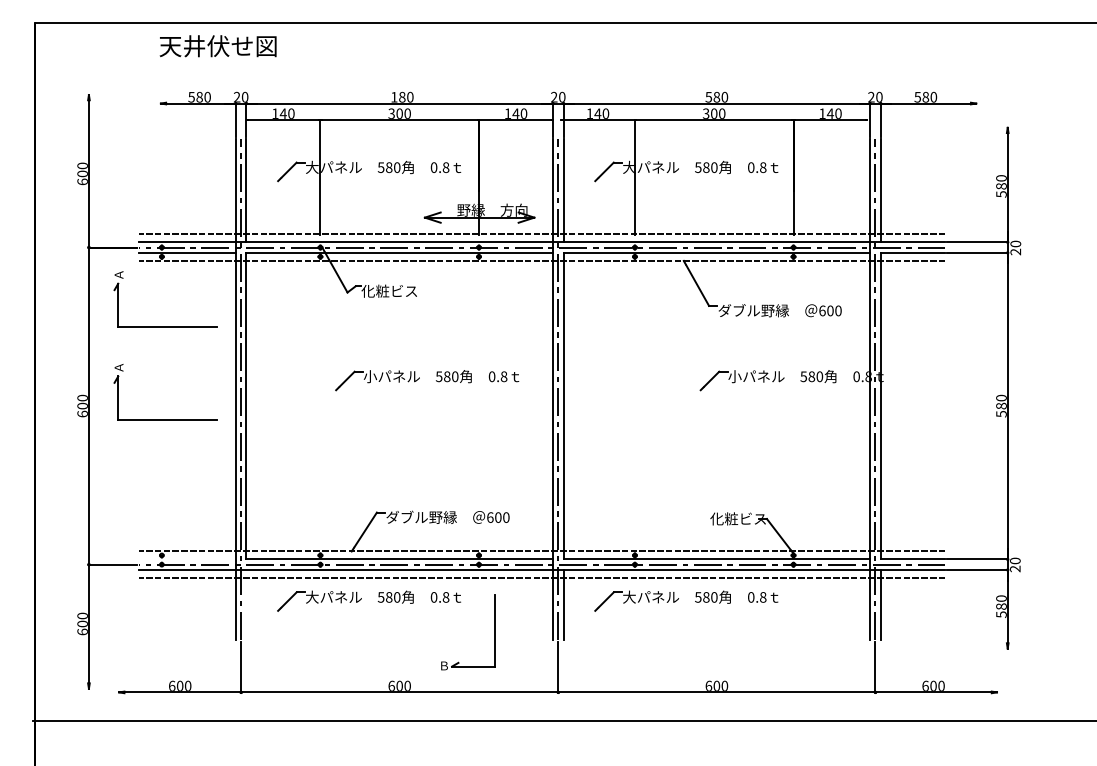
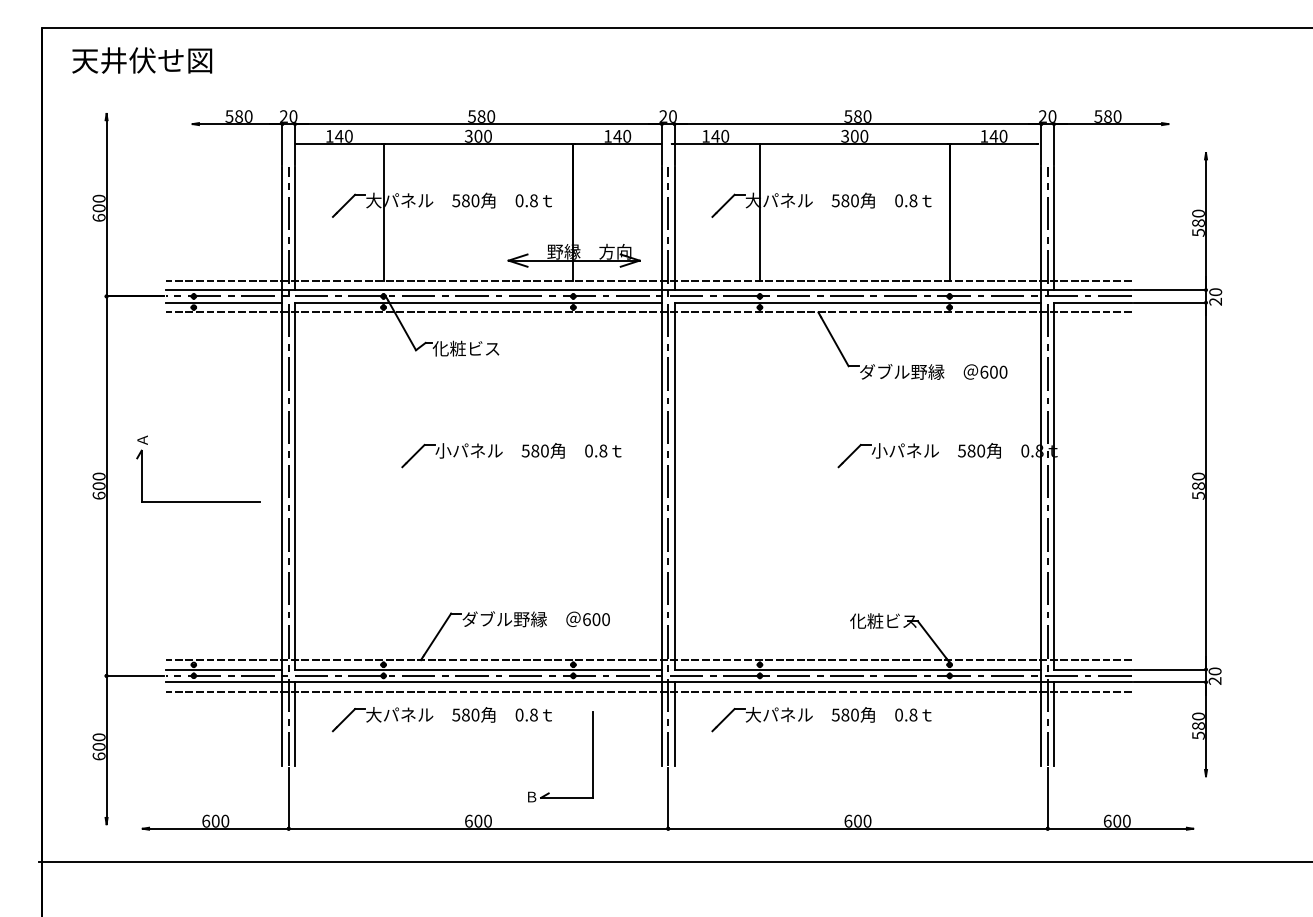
text: (218, 46) -> (142, 60), moved
text: (393, 97) -> (471, 116), 180 -> 580
part: (165, 326) -> (198, 390), removed
line: (187, 559) -> (224, 669), added
line: (246, 604) -> (295, 723), added

